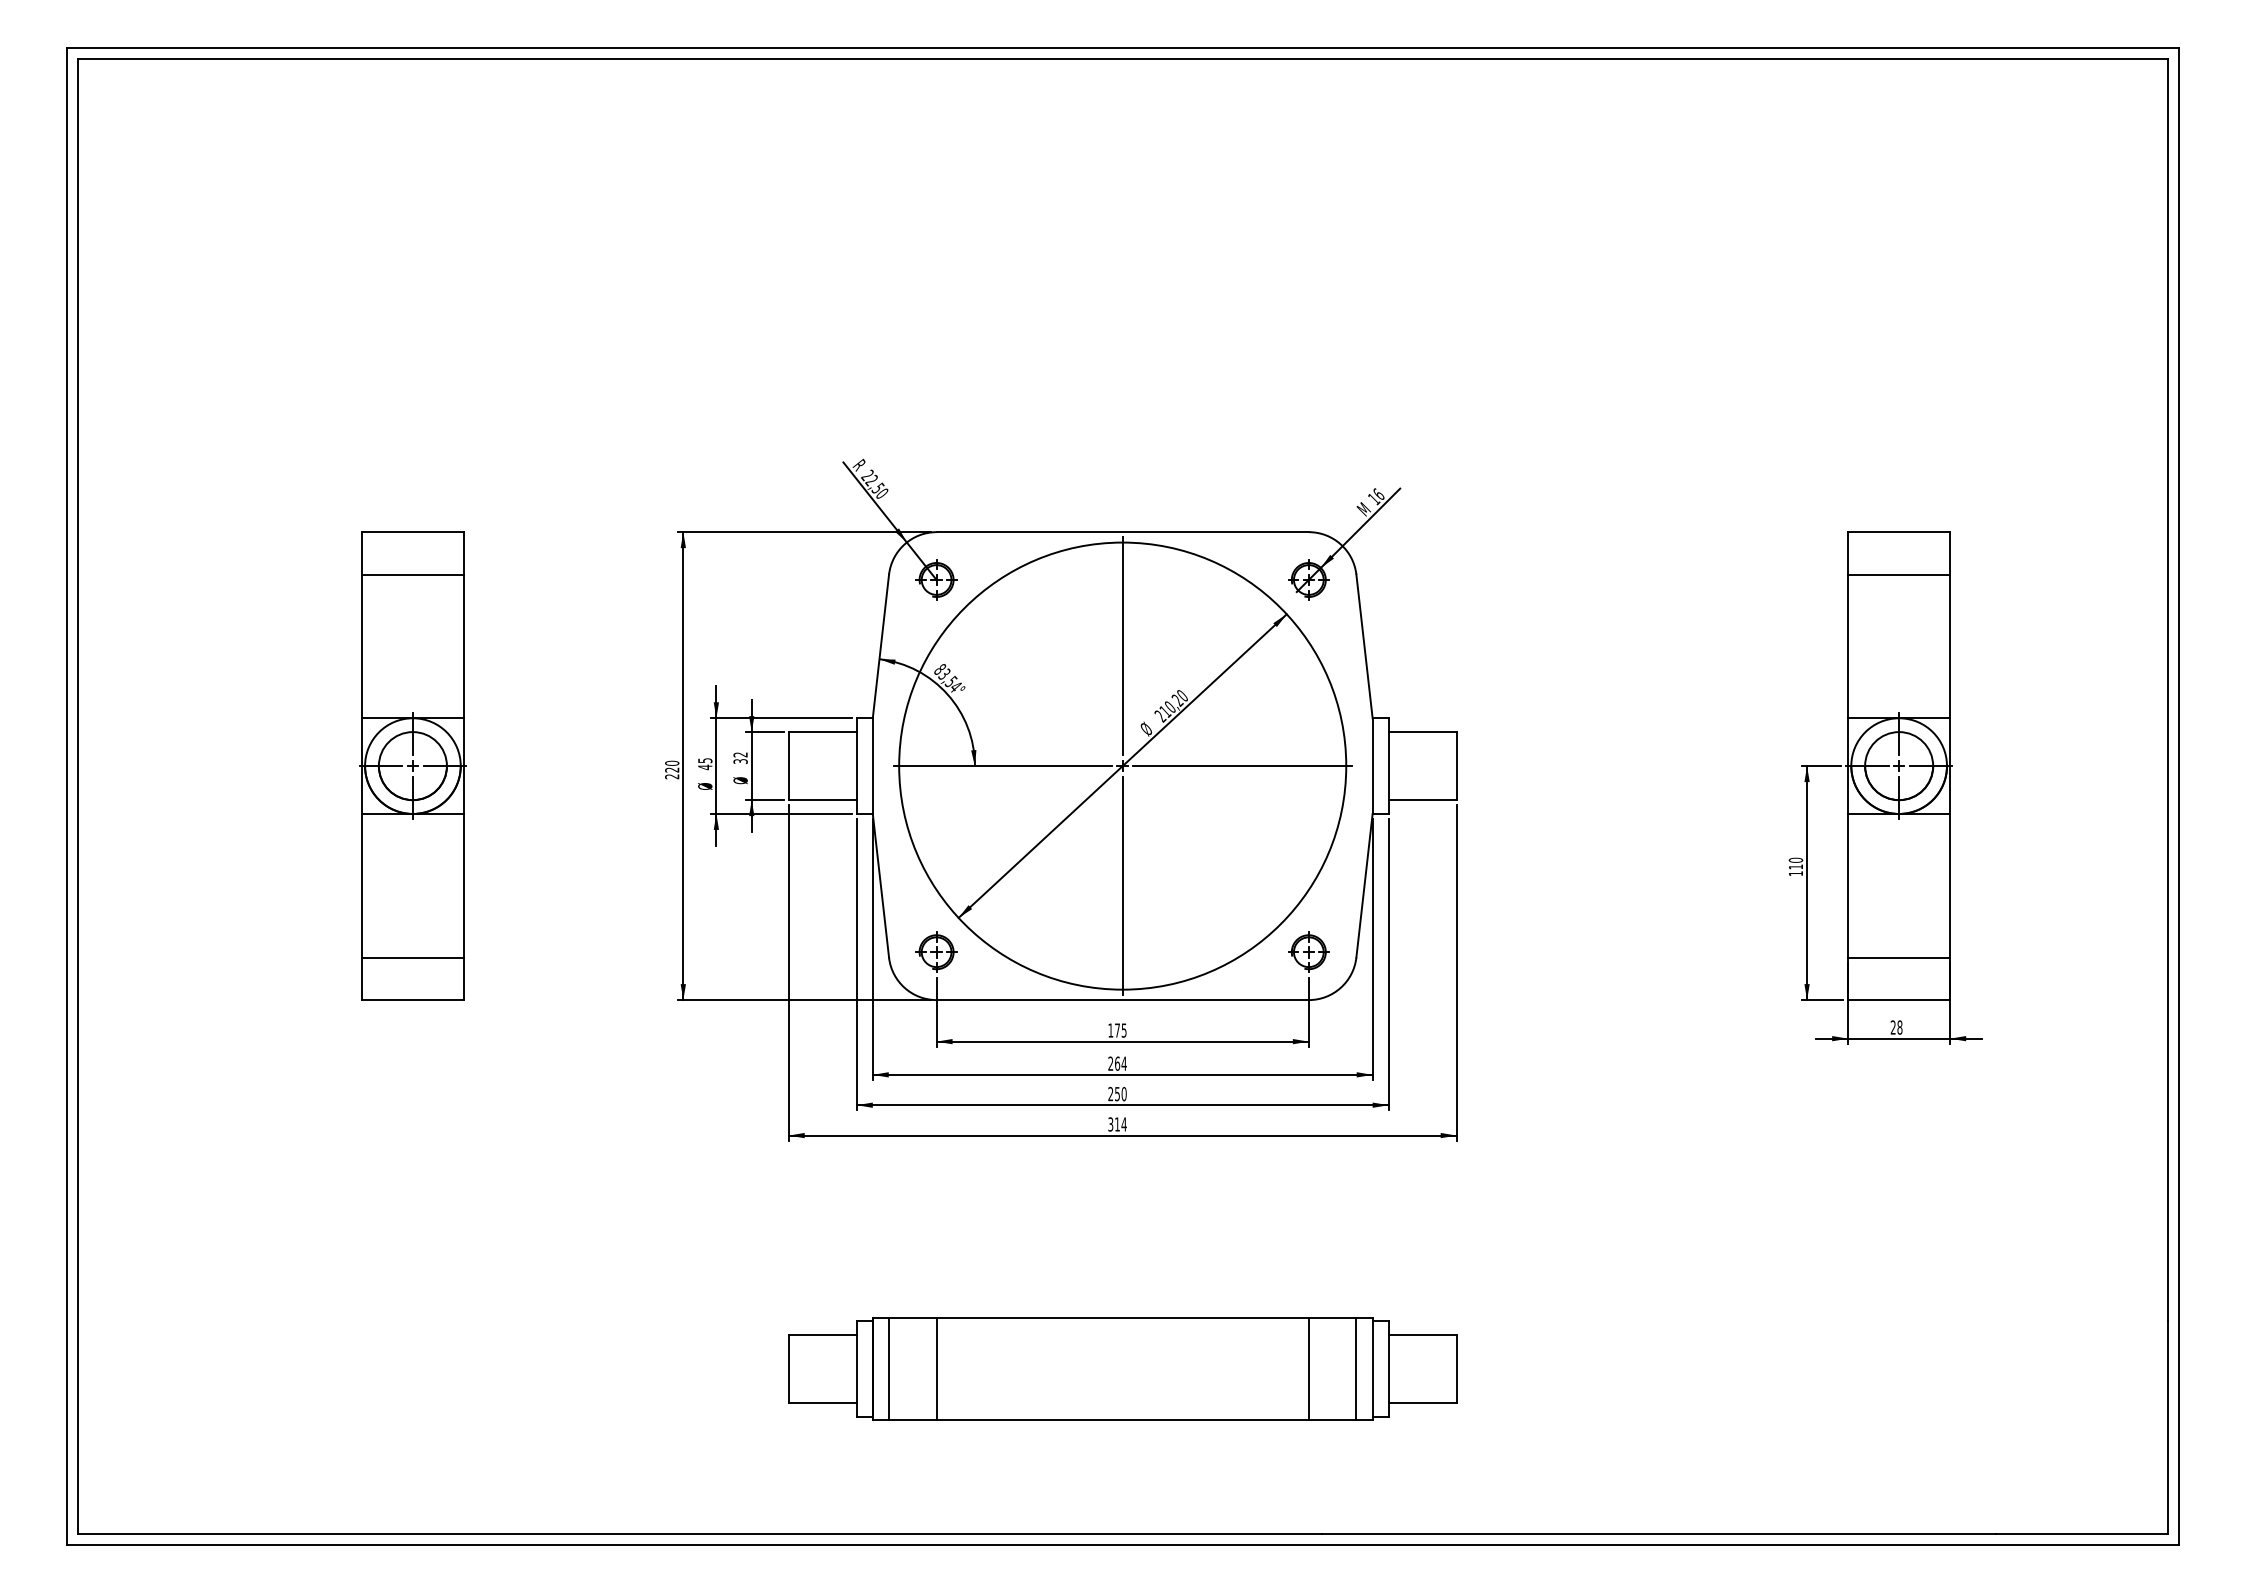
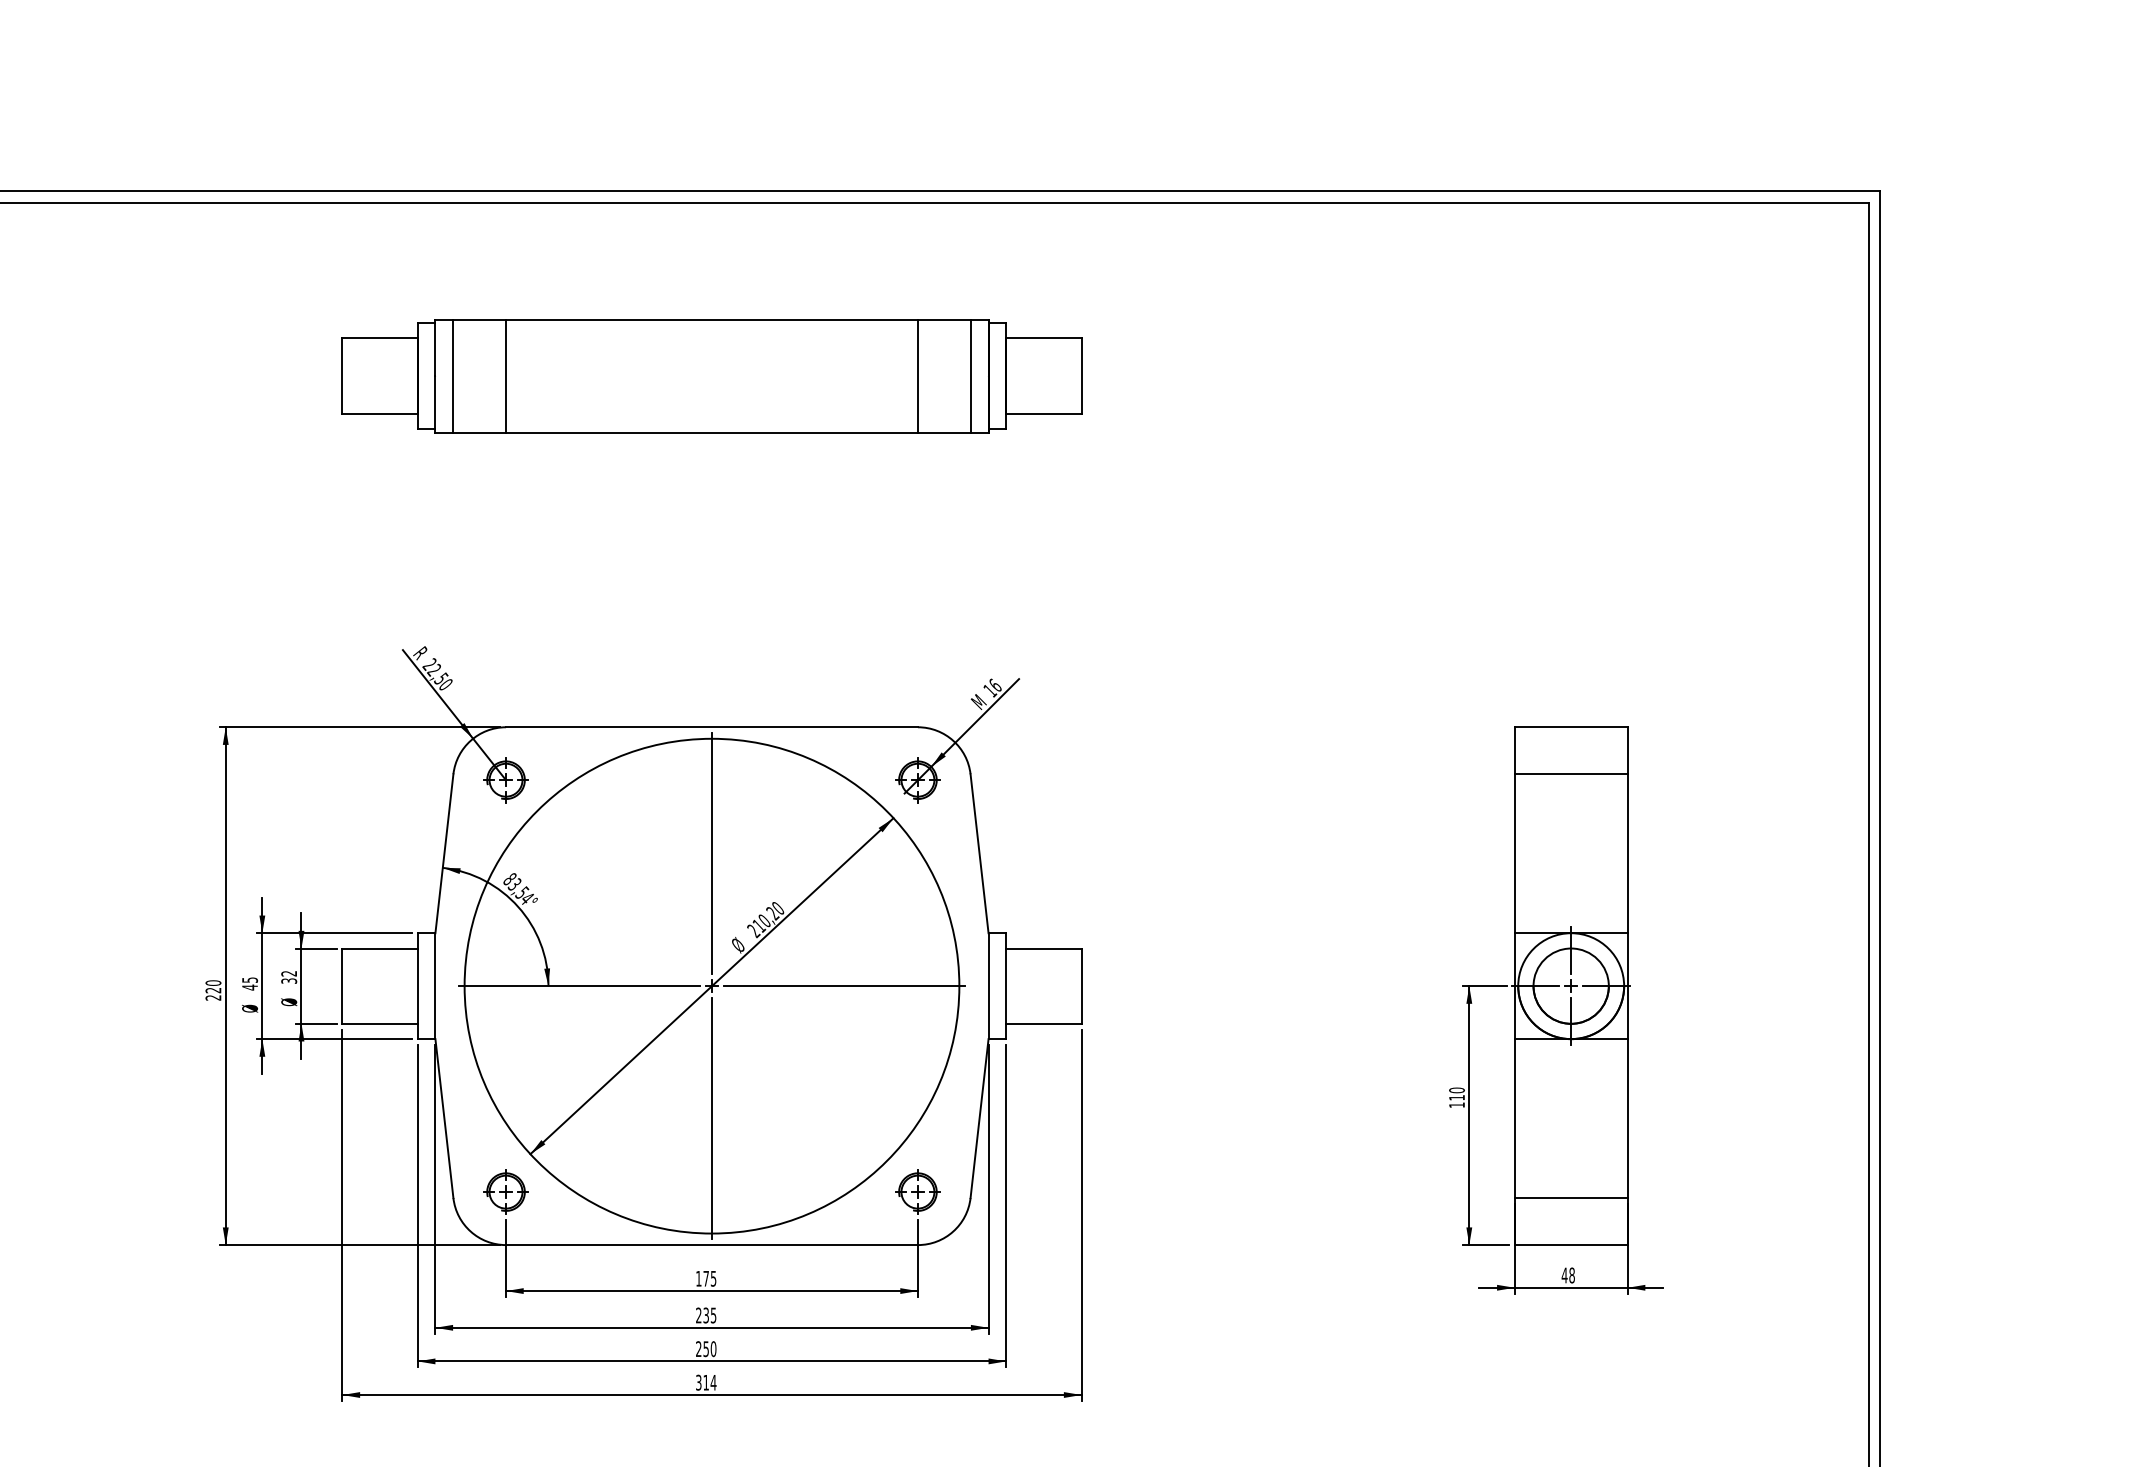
part: (1122, 214) -> (711, 375), added
text: (1892, 1027) -> (1563, 1275), 28 -> 48
text: (1120, 1063) -> (709, 1315), 264 -> 235

